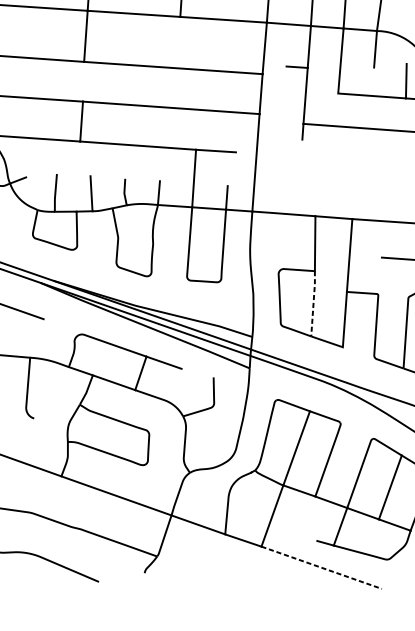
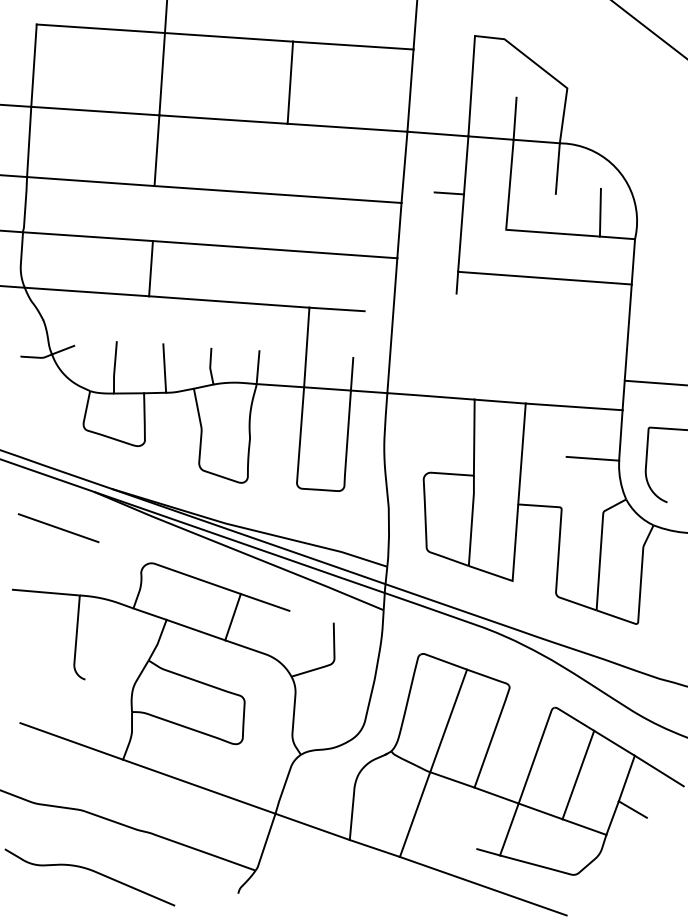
line: (313, 303) -> (472, 520), dashed -> solid
line: (321, 567) -> (483, 886), dashed -> solid

